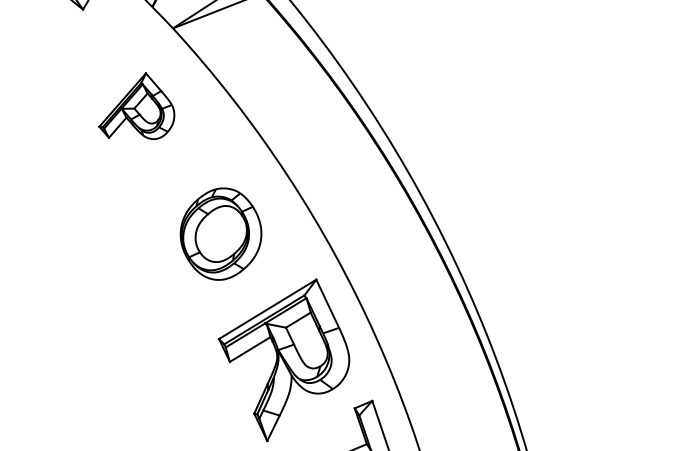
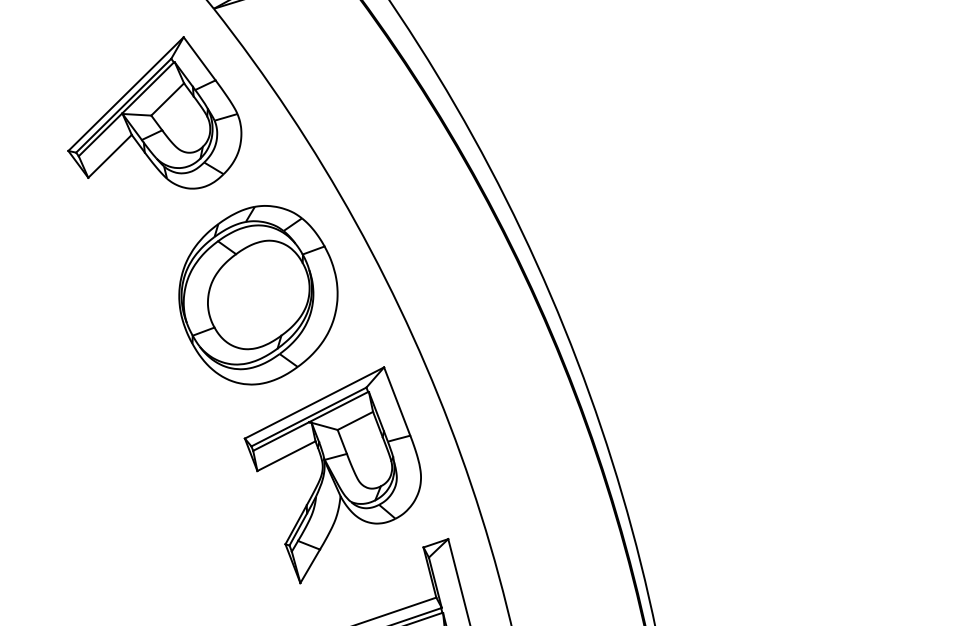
part: (135, 107) -> (154, 112), size x1.67
part: (221, 234) -> (258, 295), size x1.43

